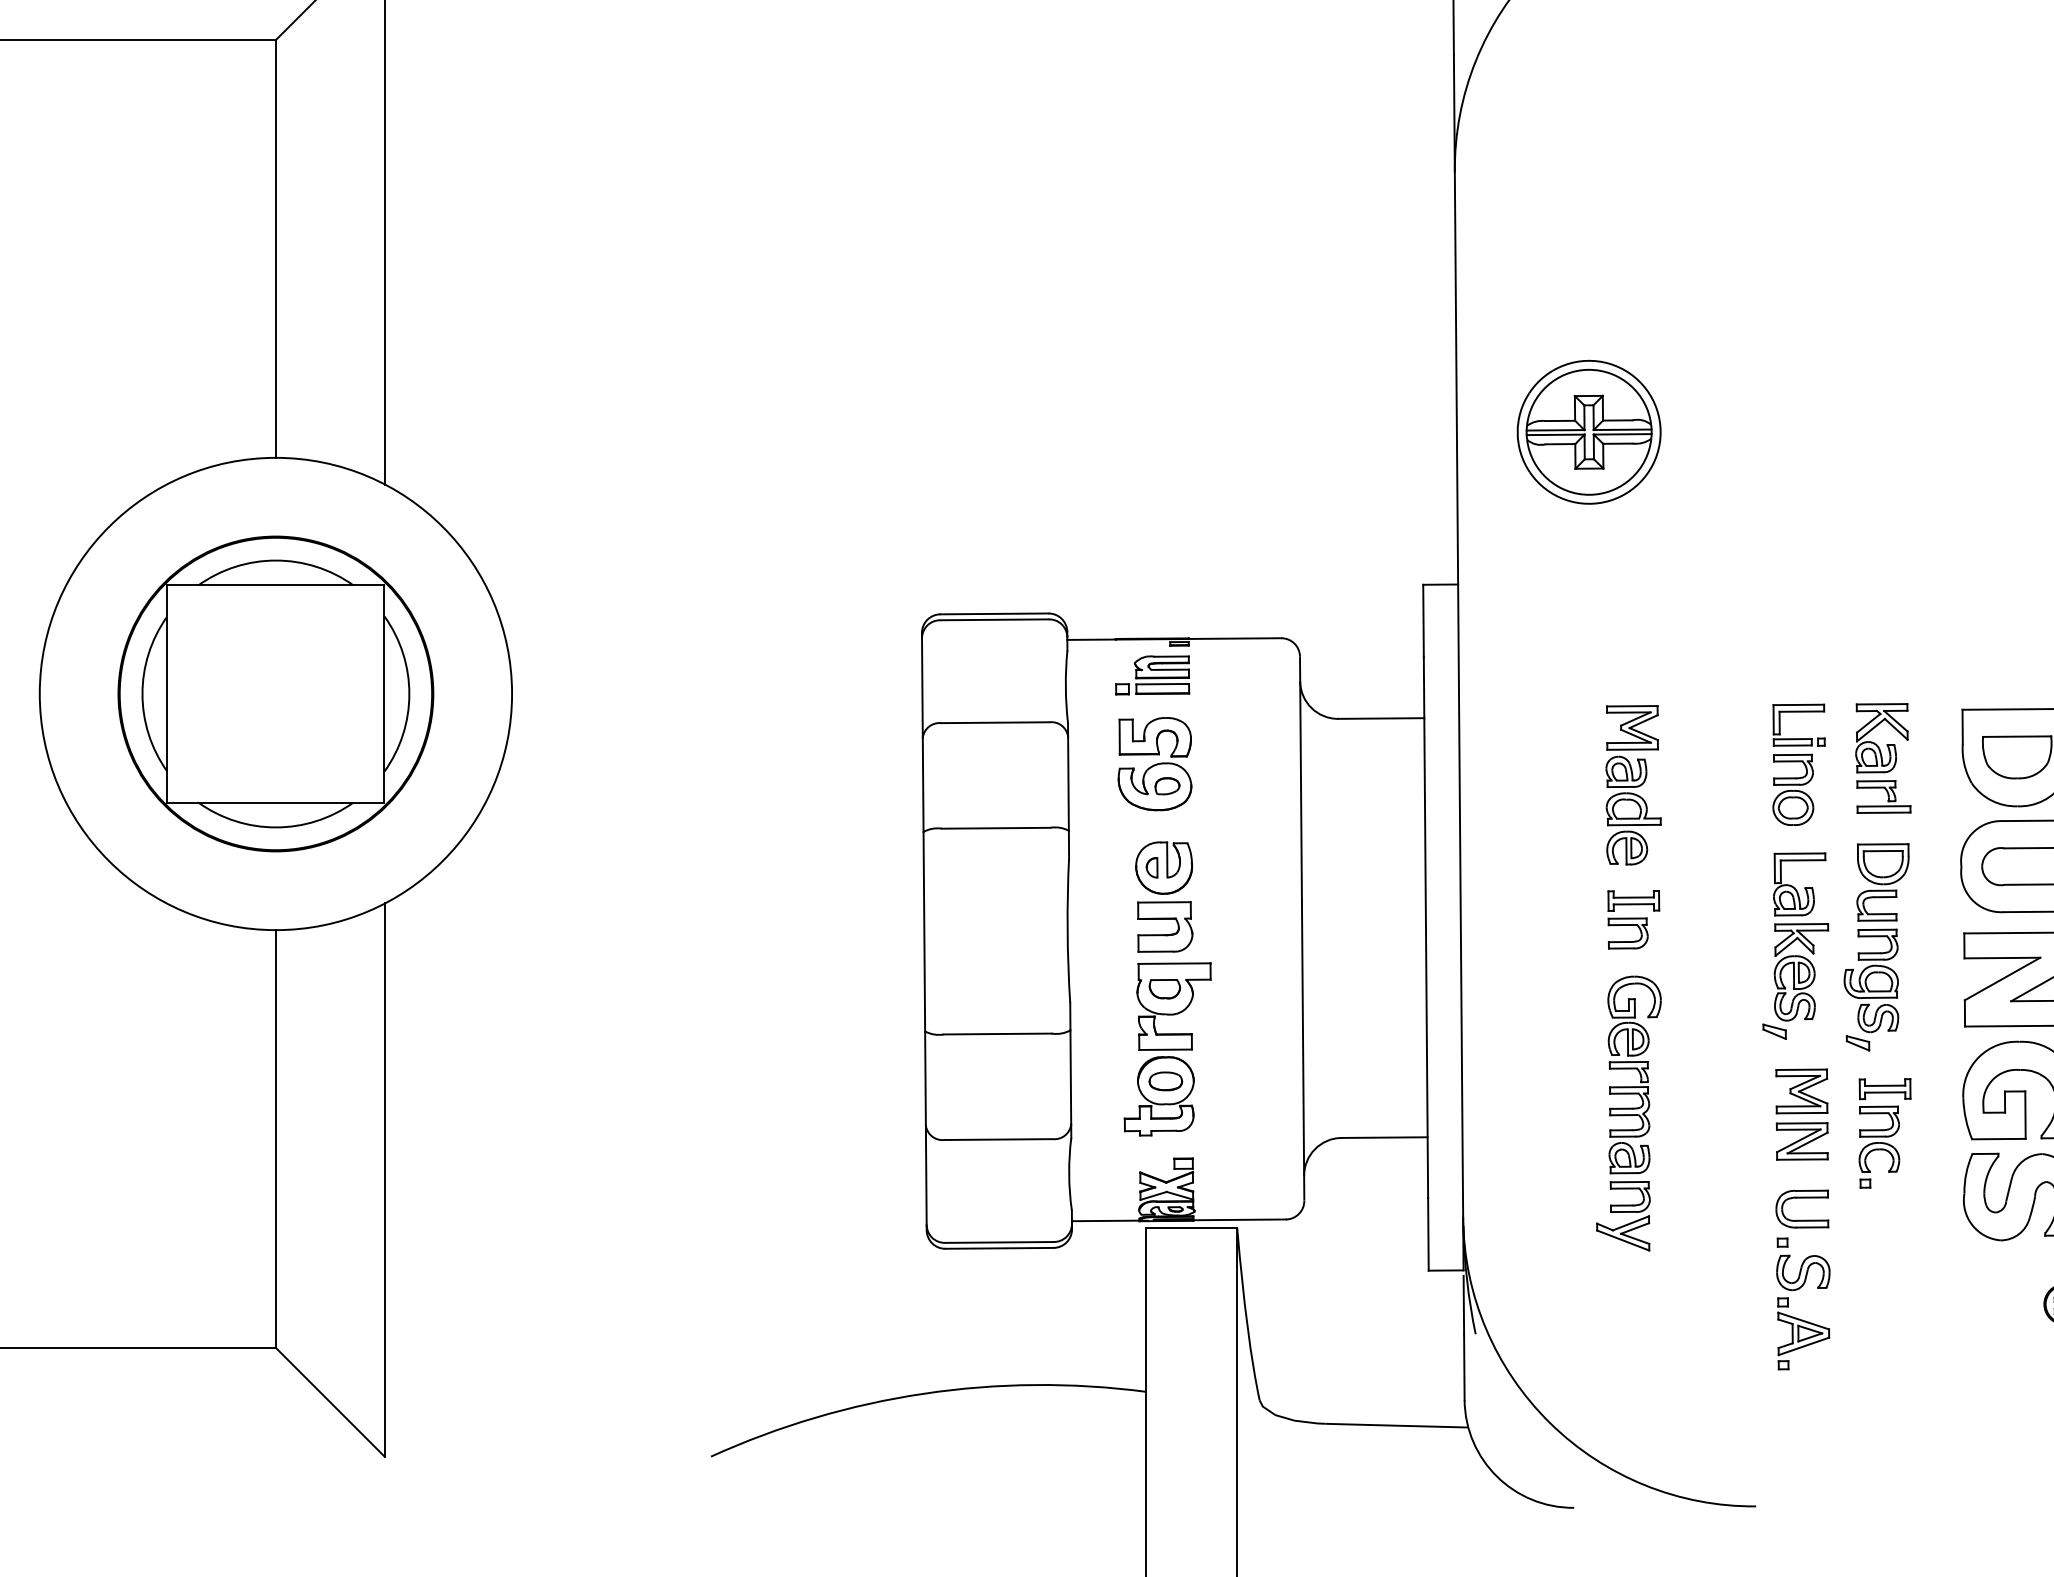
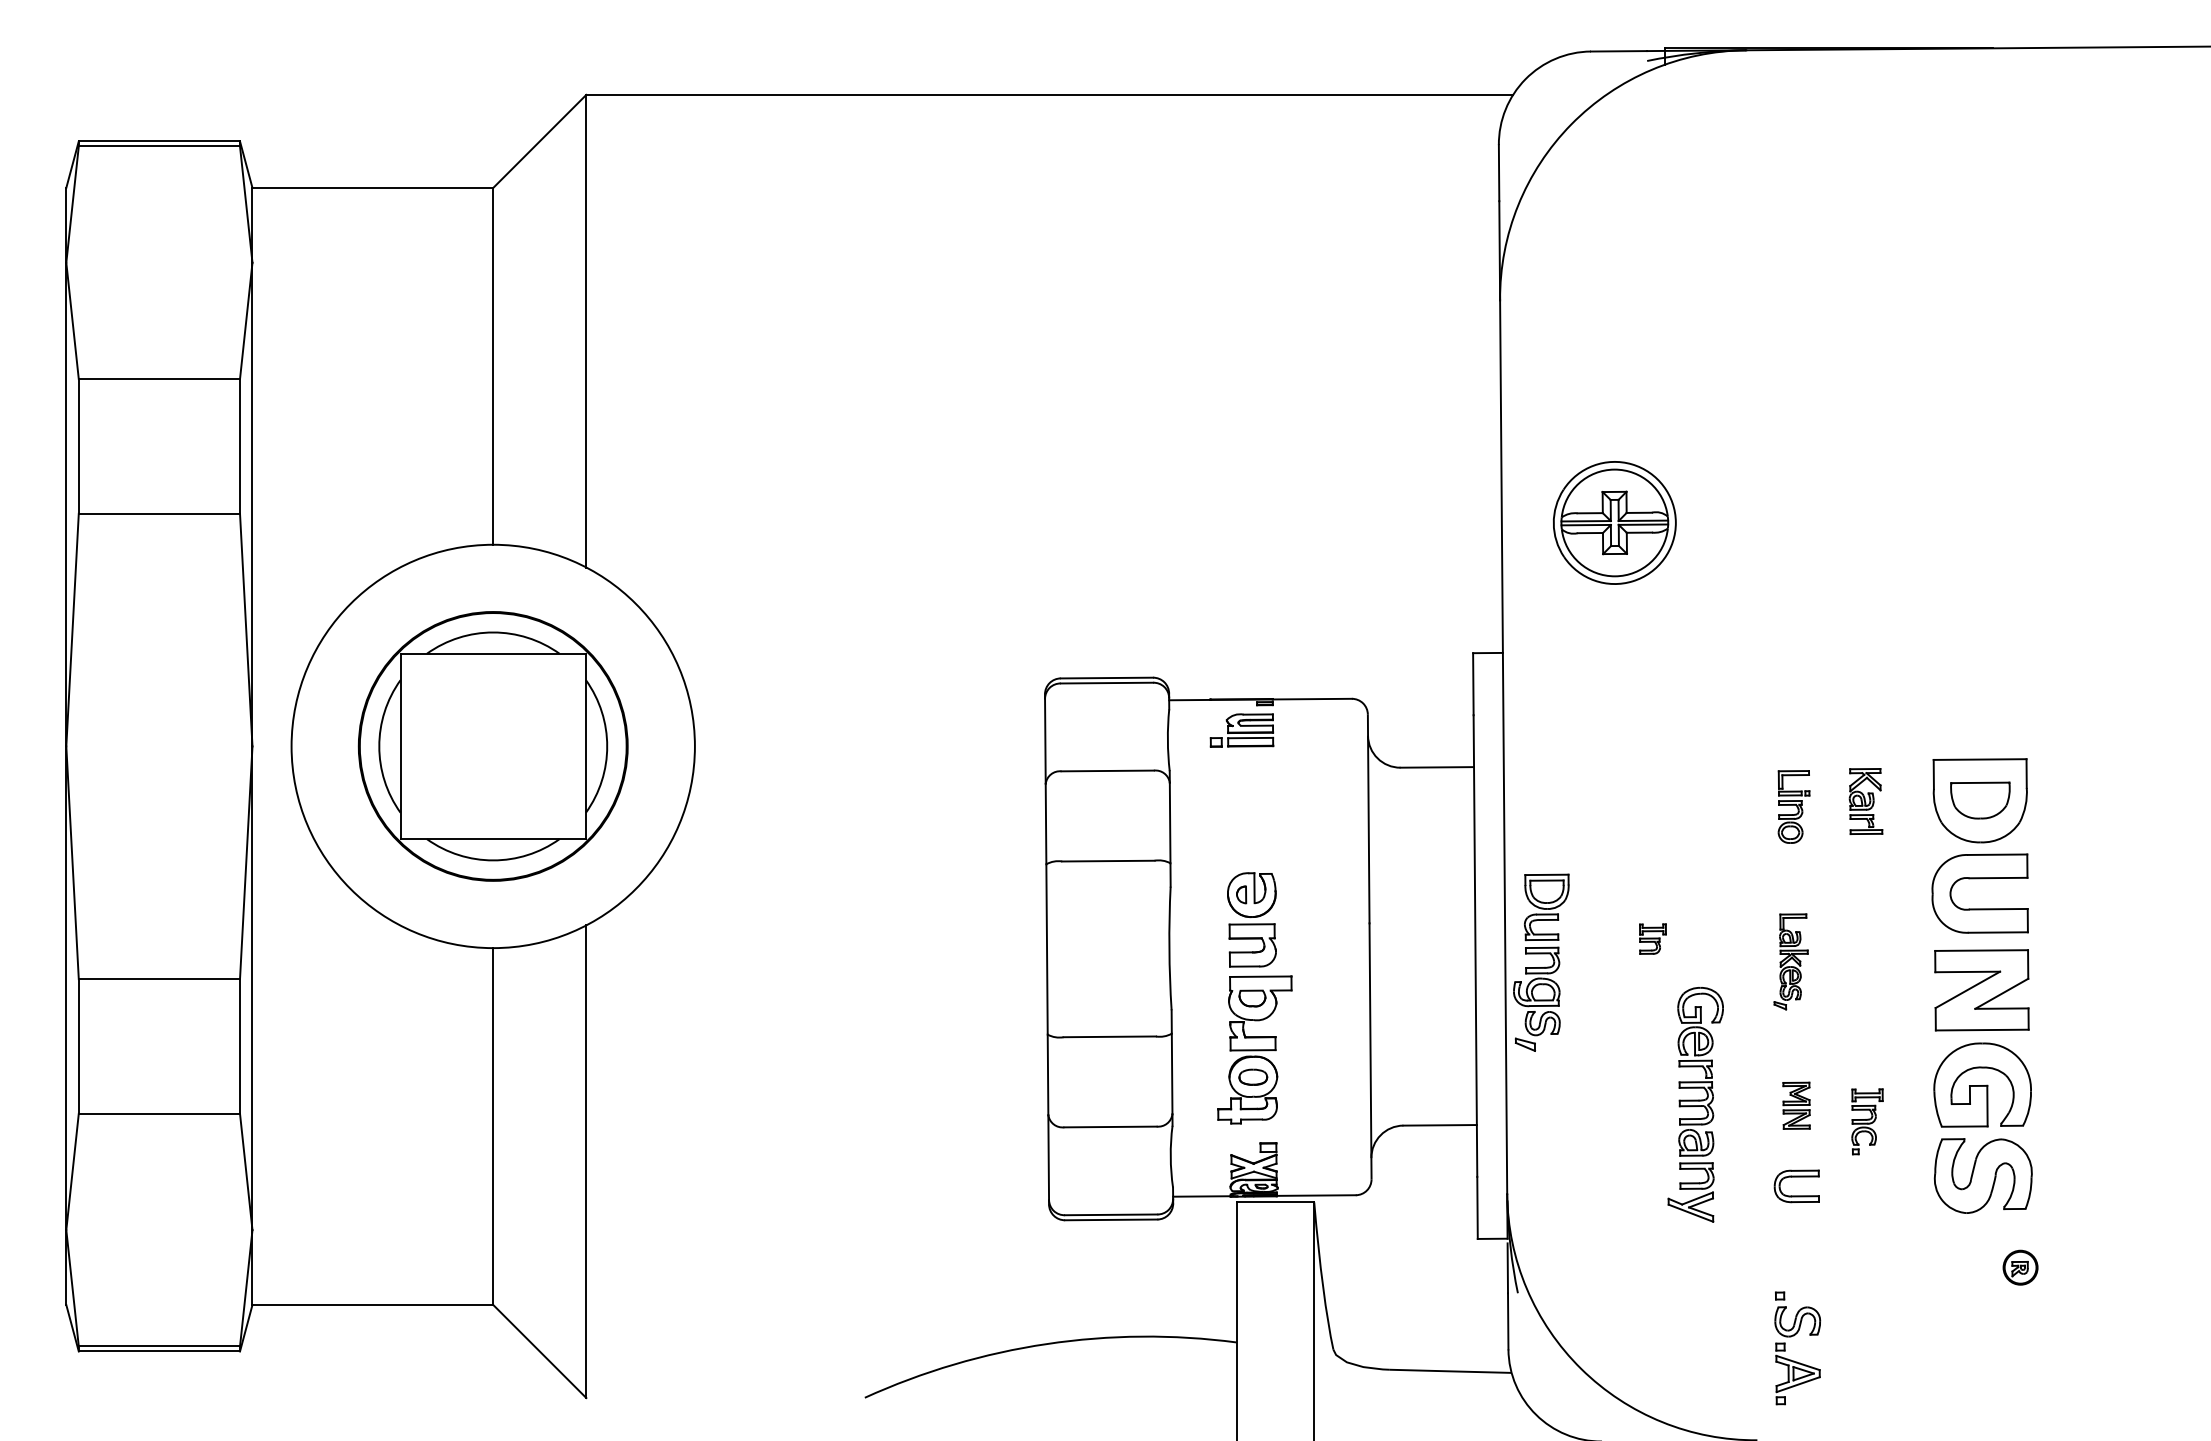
part: (1882, 758) -> (1865, 801), size x0.7
part: (1154, 764) -> (1243, 806), removed
part: (1798, 764) -> (1793, 806), size x0.7
part: (1633, 784) -> (1652, 823), removed
part: (1633, 918) -> (1652, 938), size x0.6
part: (1794, 945) -> (1790, 961), size x0.6
part: (1876, 946) -> (1541, 962), moved
part: (1628, 1113) -> (1695, 1104), moved
part: (1801, 1114) -> (1796, 1105), size x0.6
part: (1885, 1133) -> (1867, 1121), size x0.7
part: (1789, 1304) -> (1785, 1348), moved

